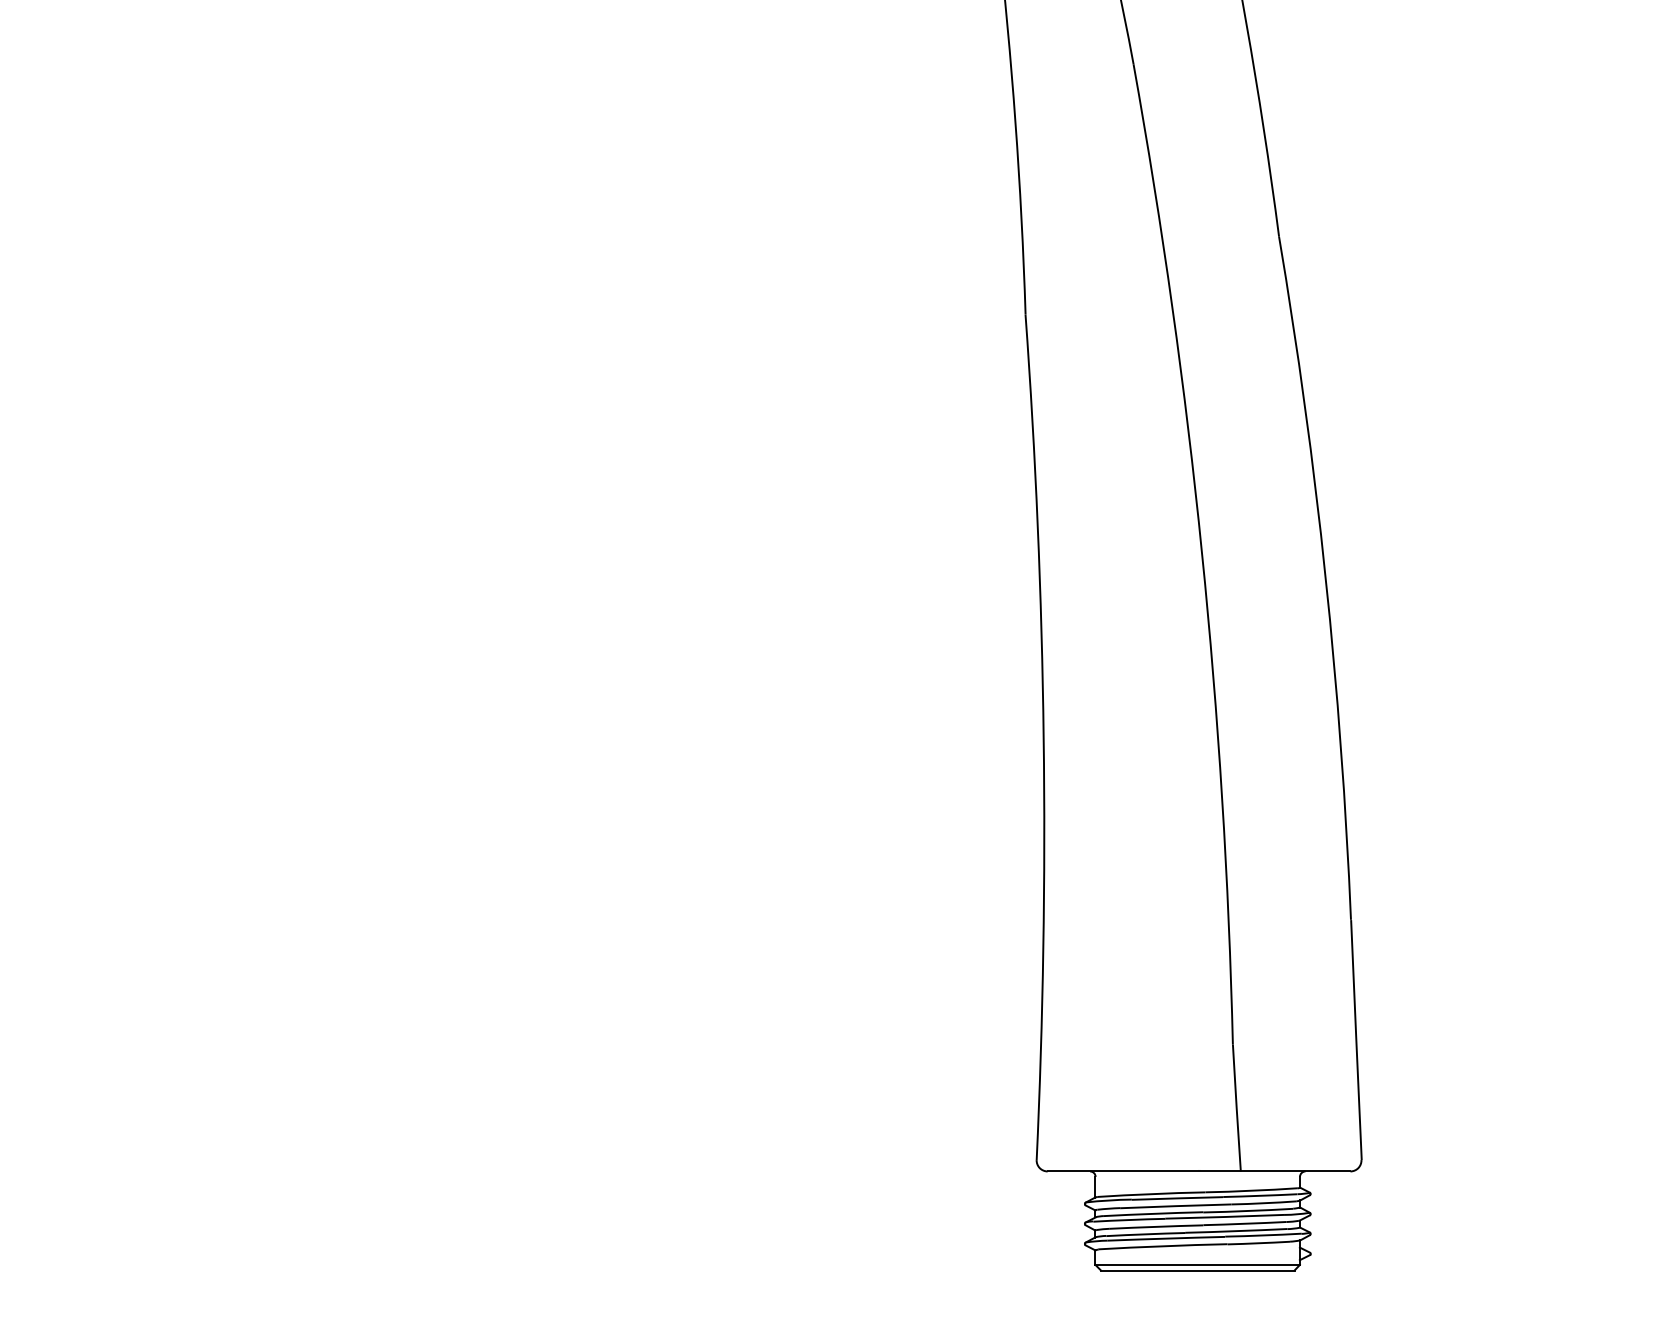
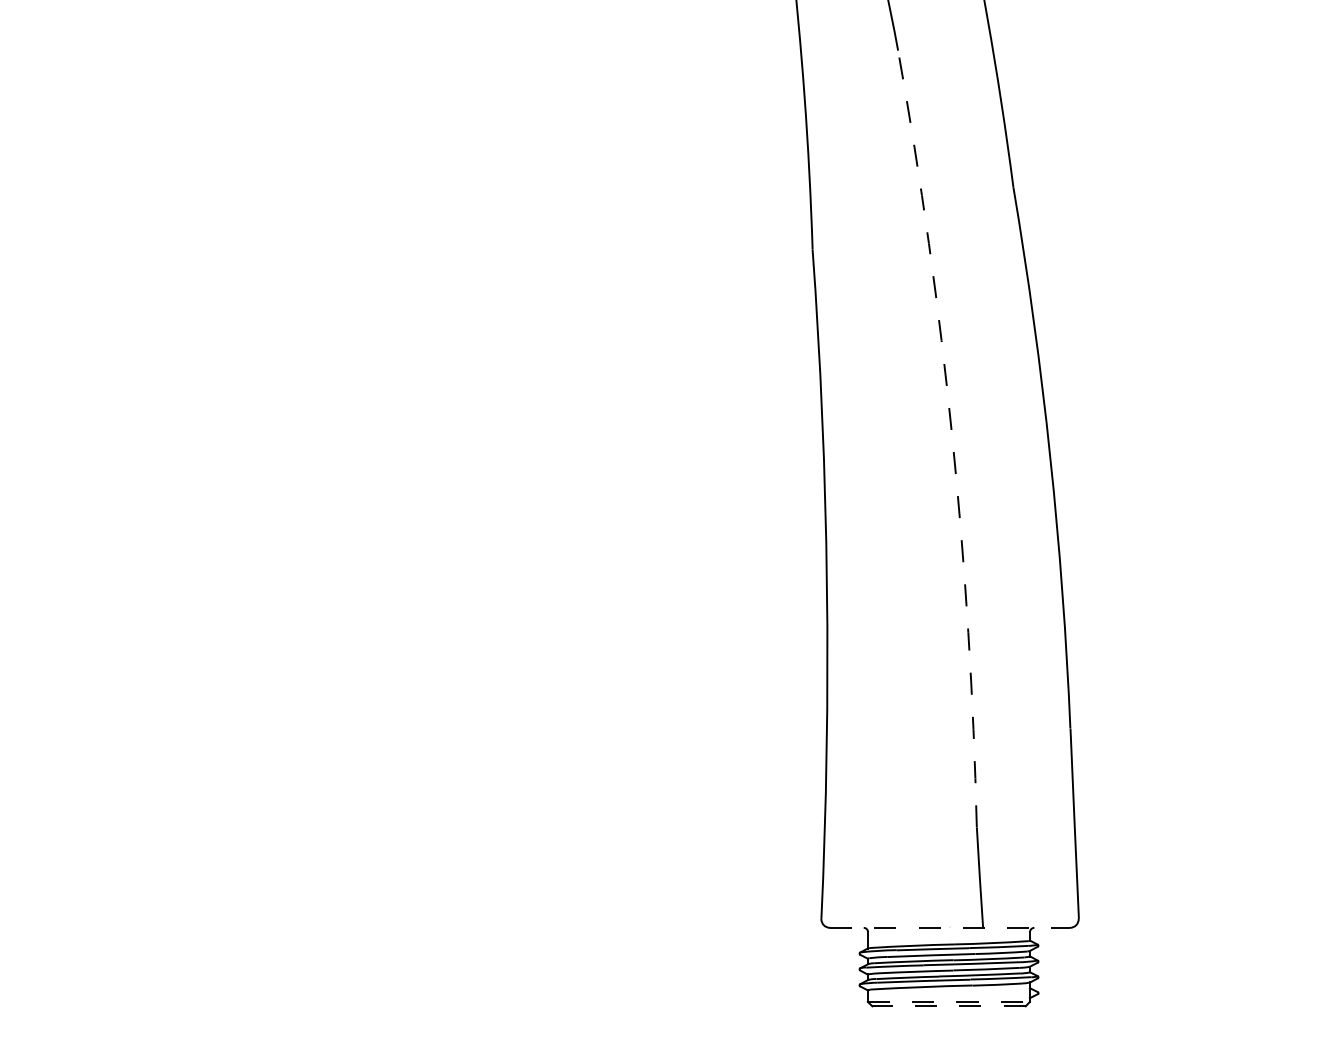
arc: (1201, 552) -> (951, 437), solid -> dashed
line: (1199, 1171) -> (950, 927), solid -> dashed
line: (1198, 1264) -> (949, 1001), solid -> dashed
line: (1197, 1270) -> (948, 1006), solid -> dashed

